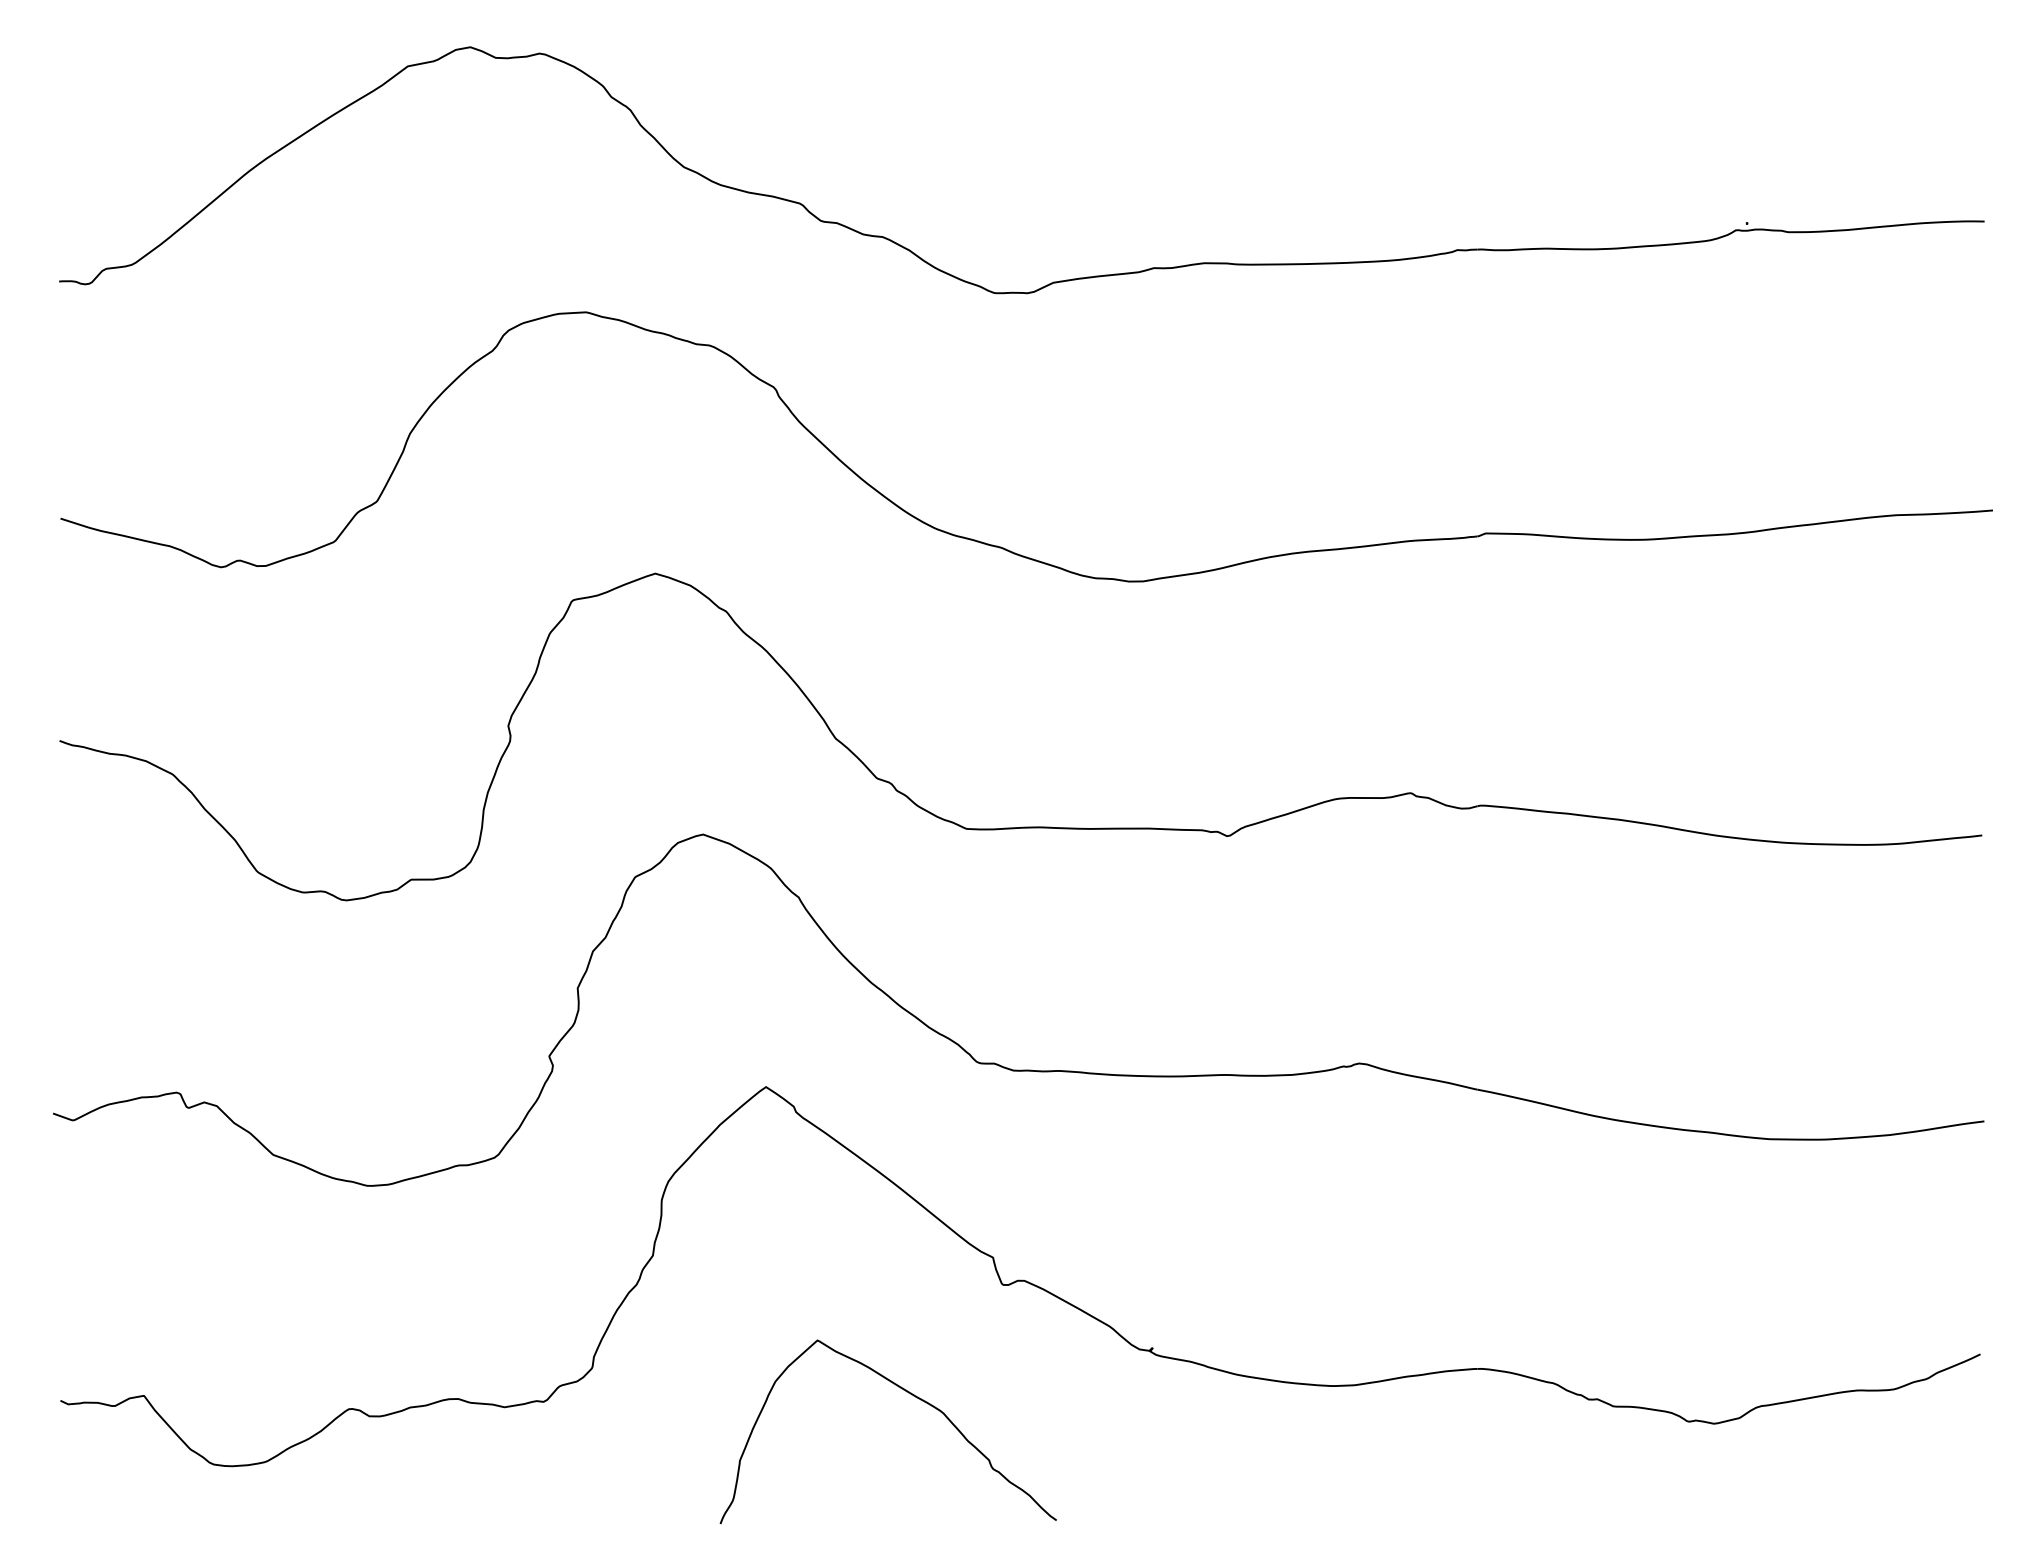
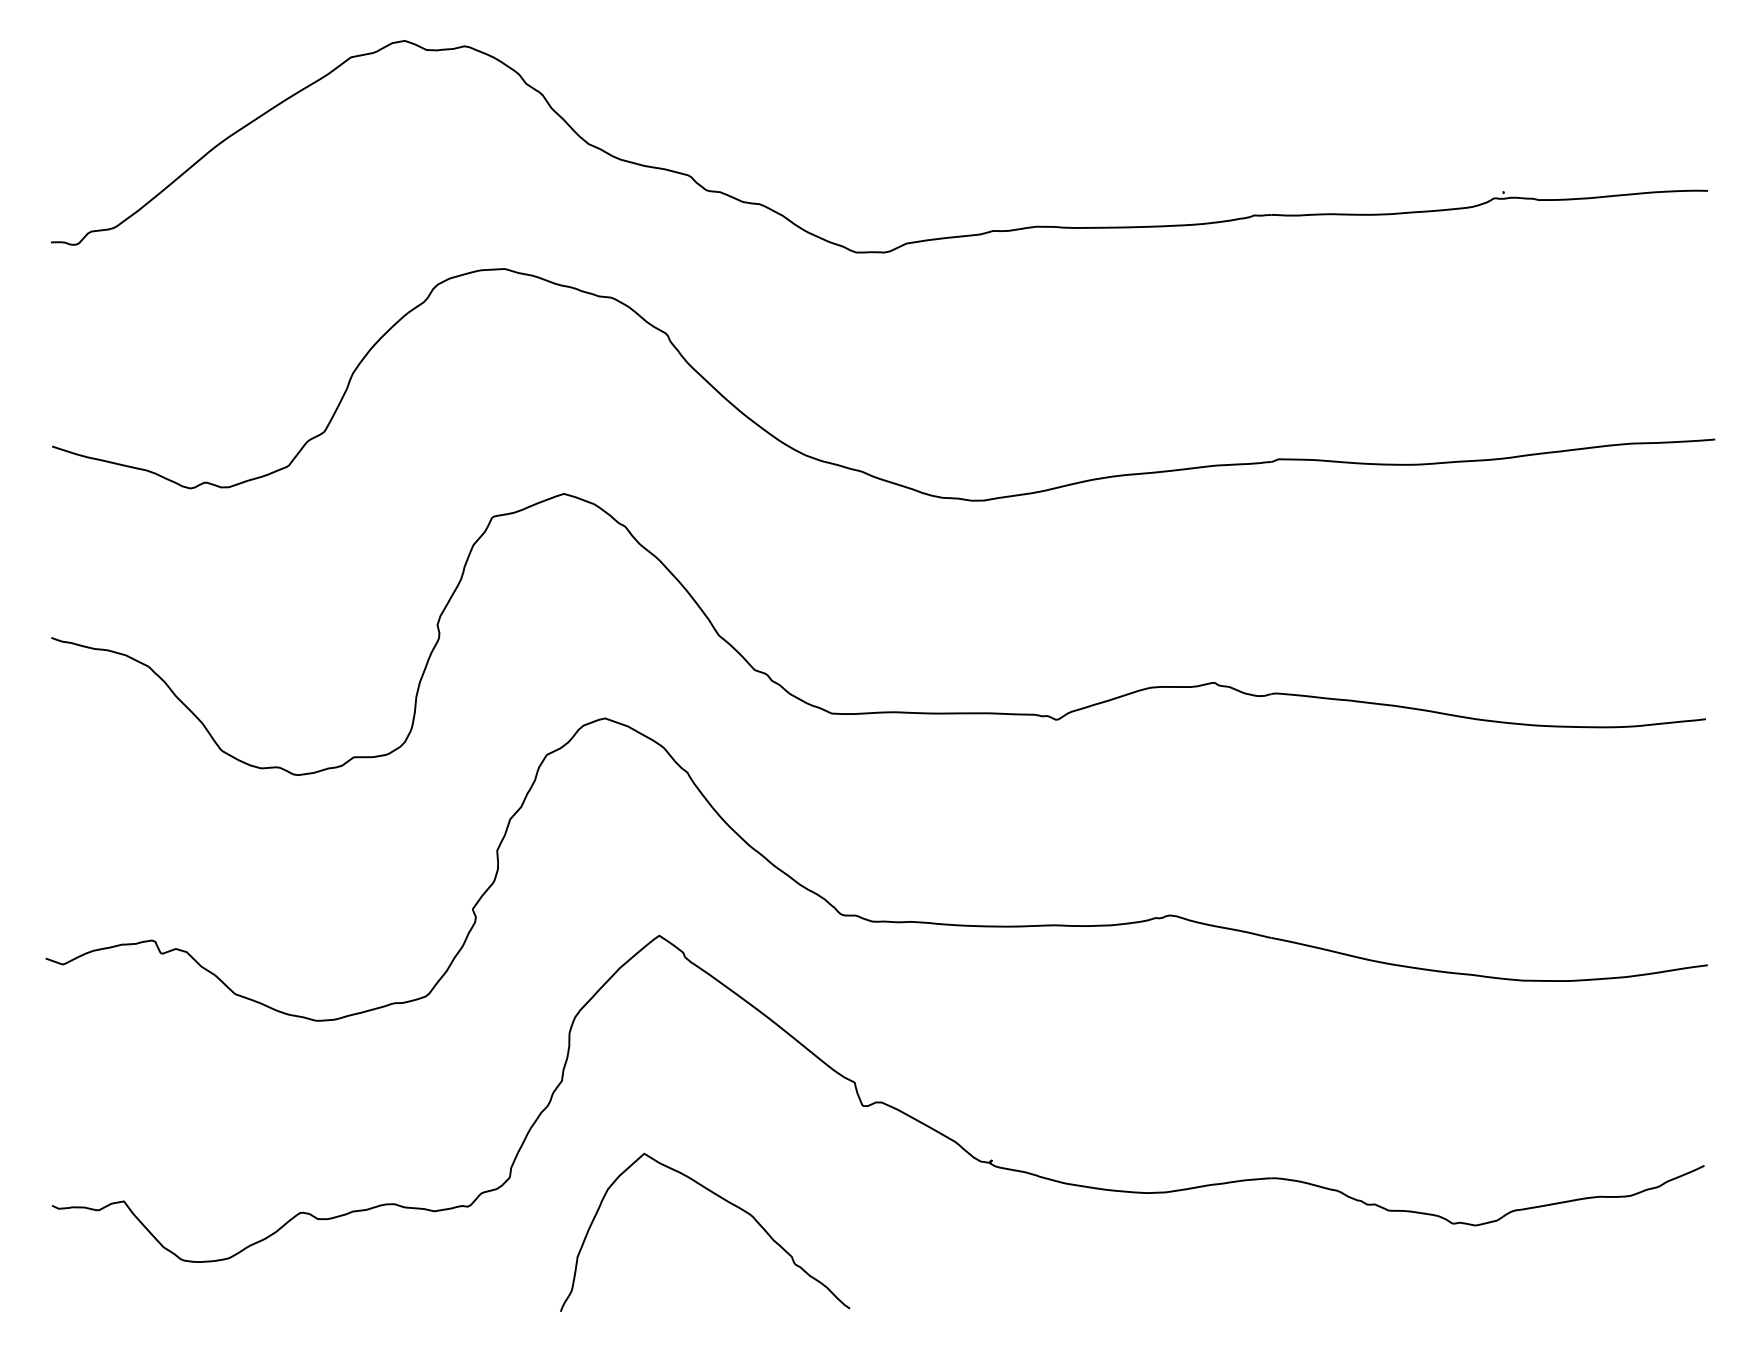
curve: (908, 1393) -> (722, 1199), moved

